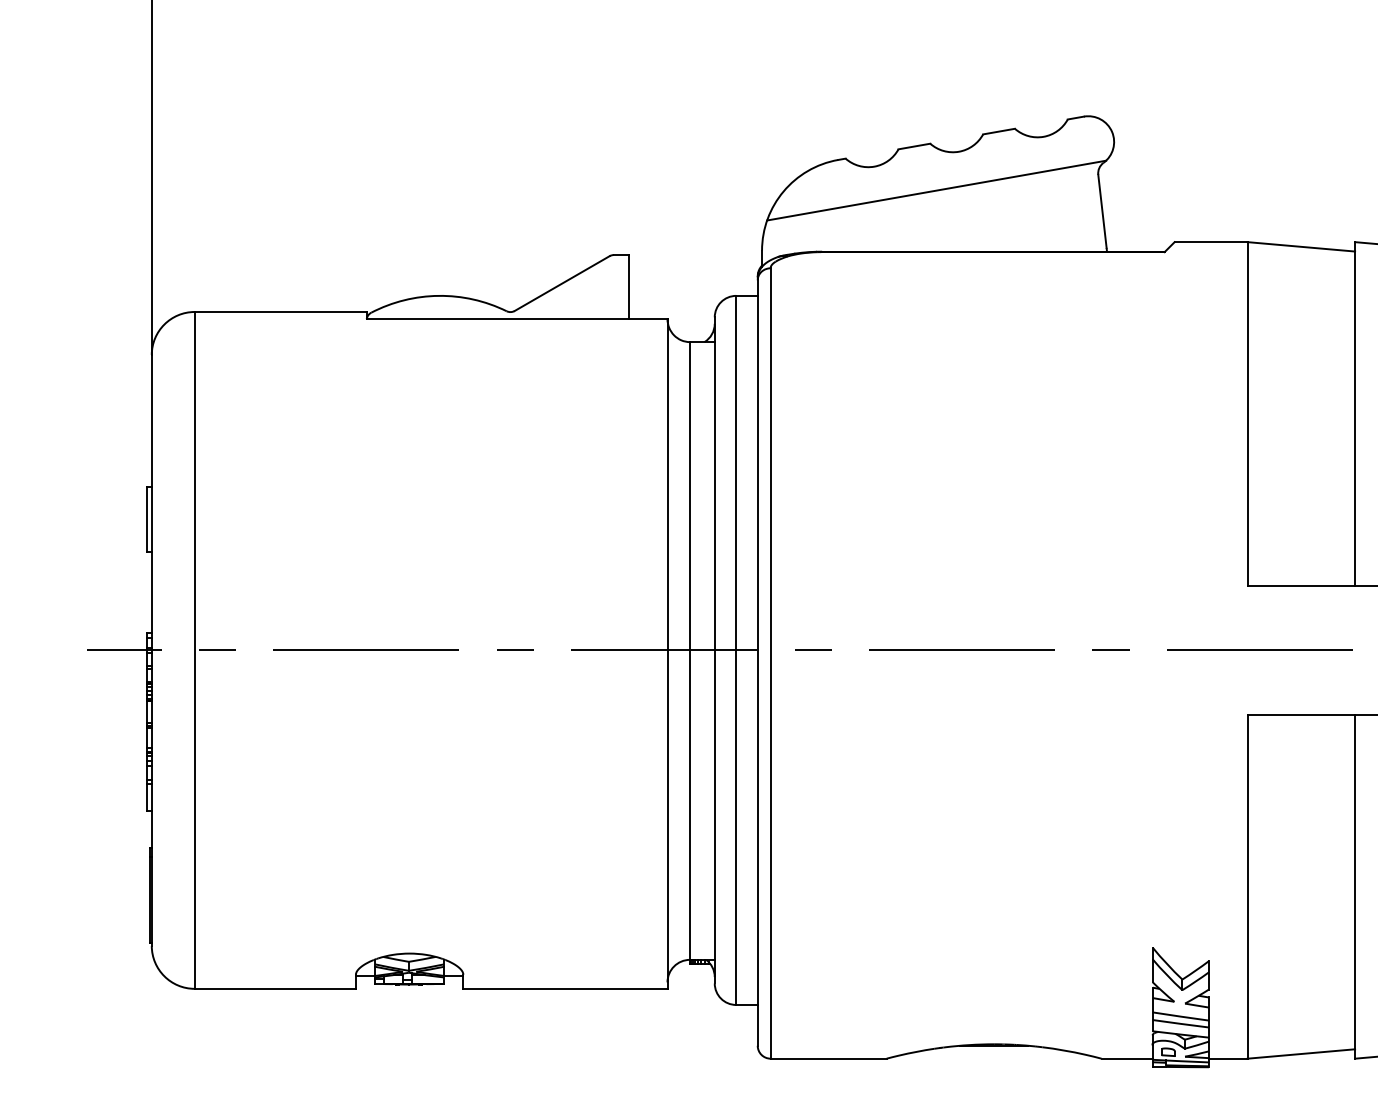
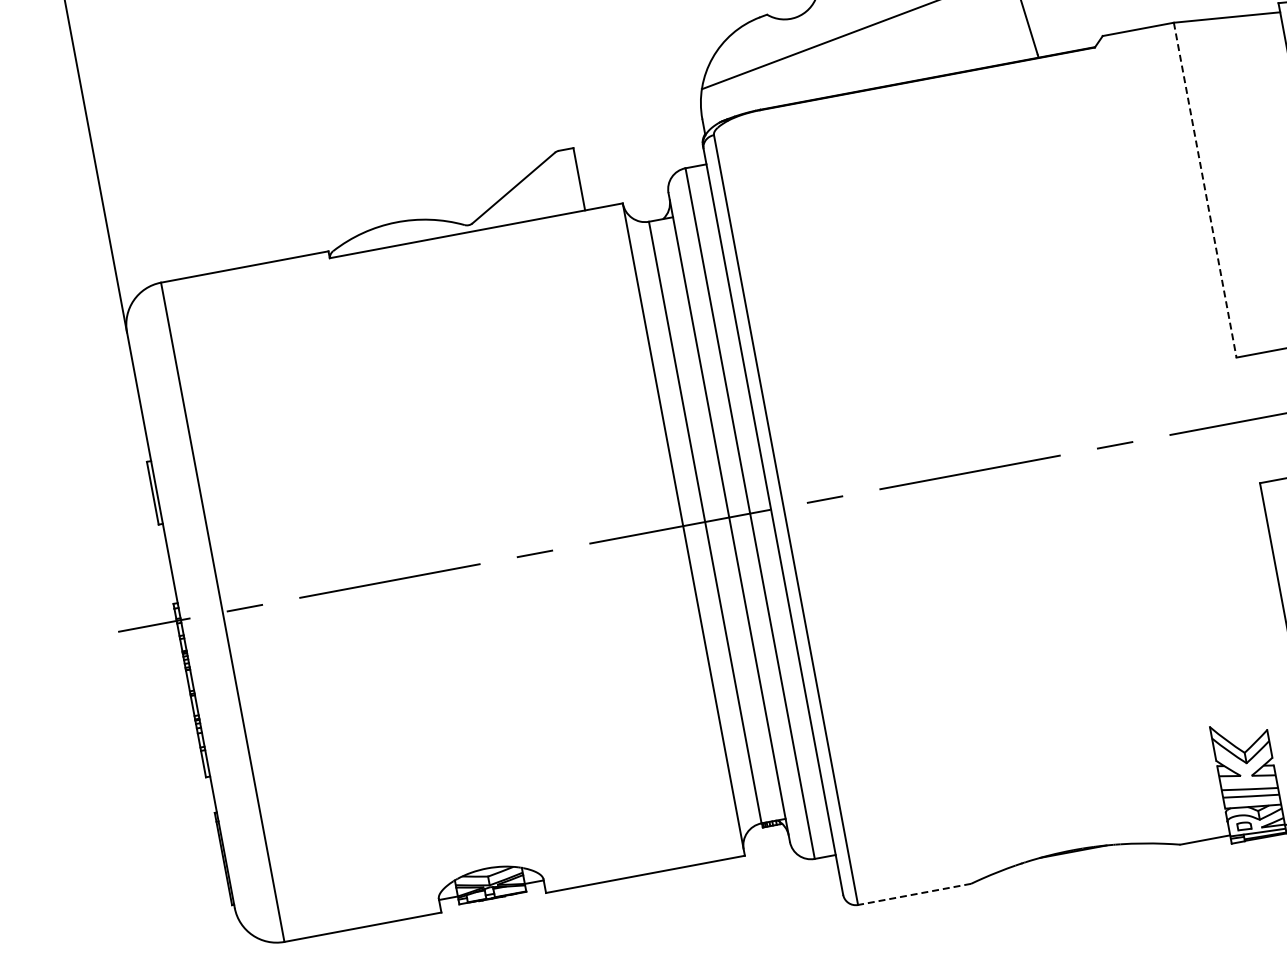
line: (1247, 414) -> (1205, 190), solid -> dashed
line: (828, 1058) -> (914, 894), solid -> dashed

